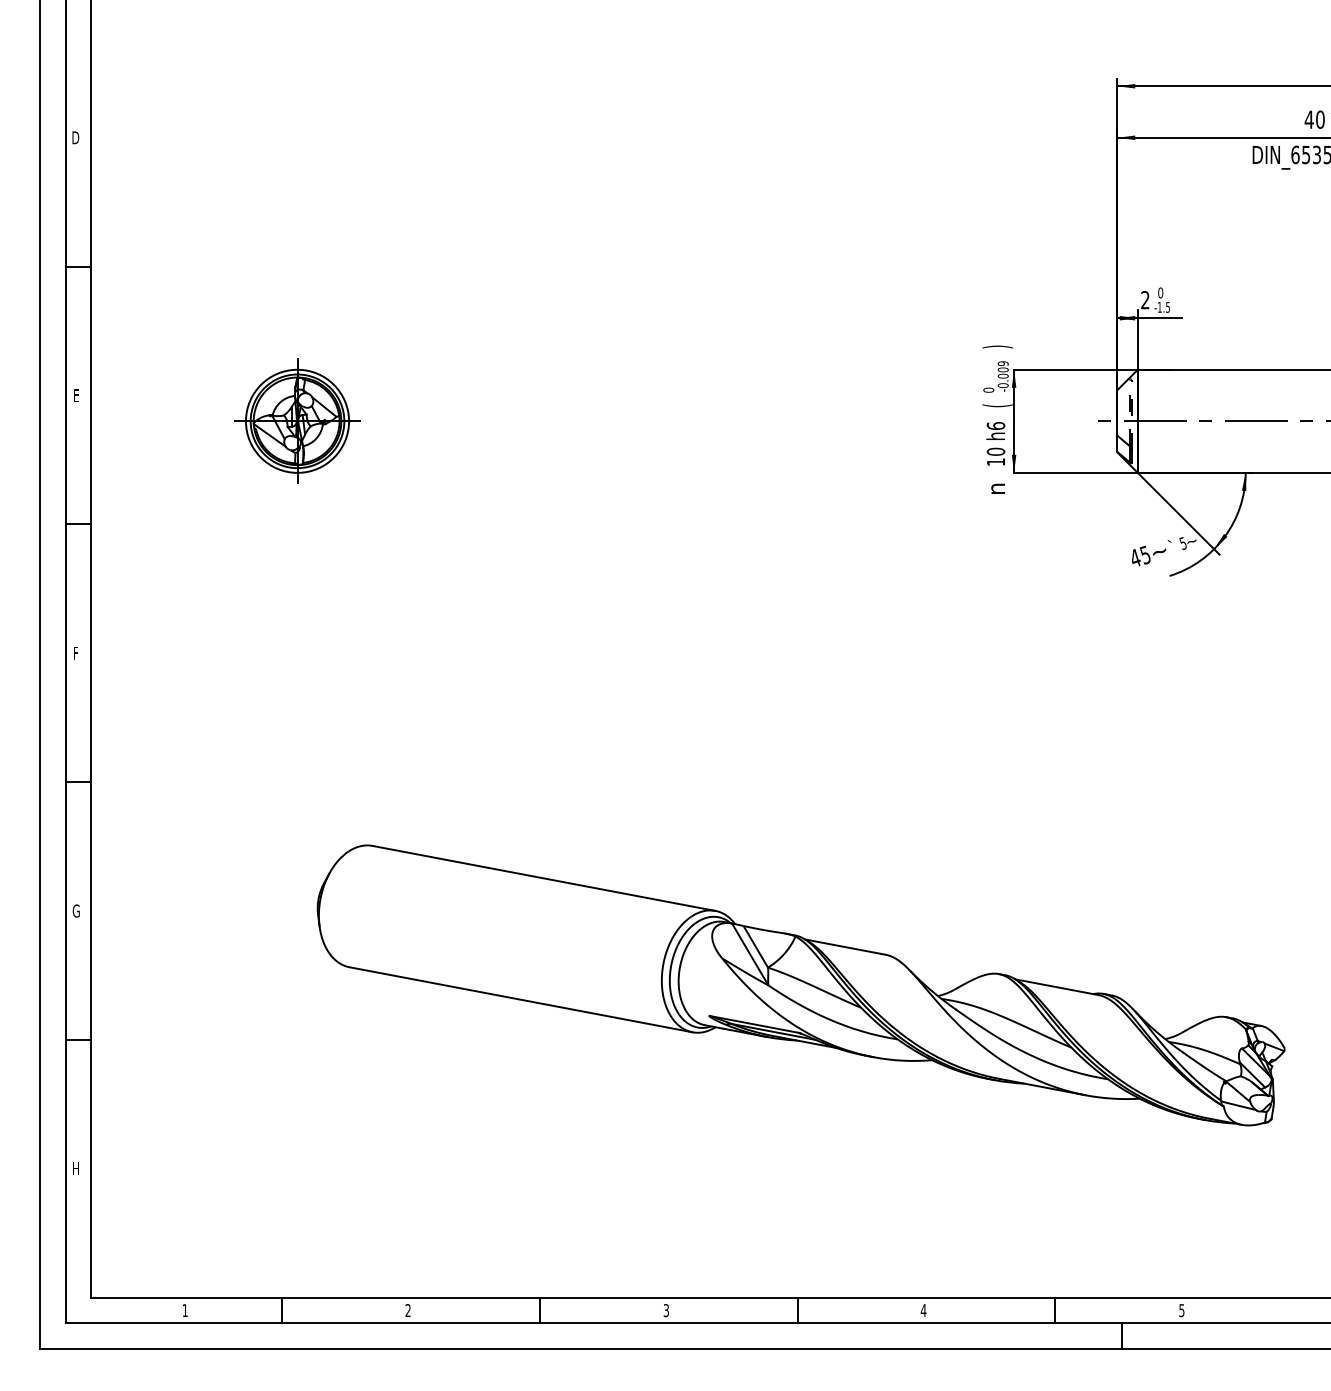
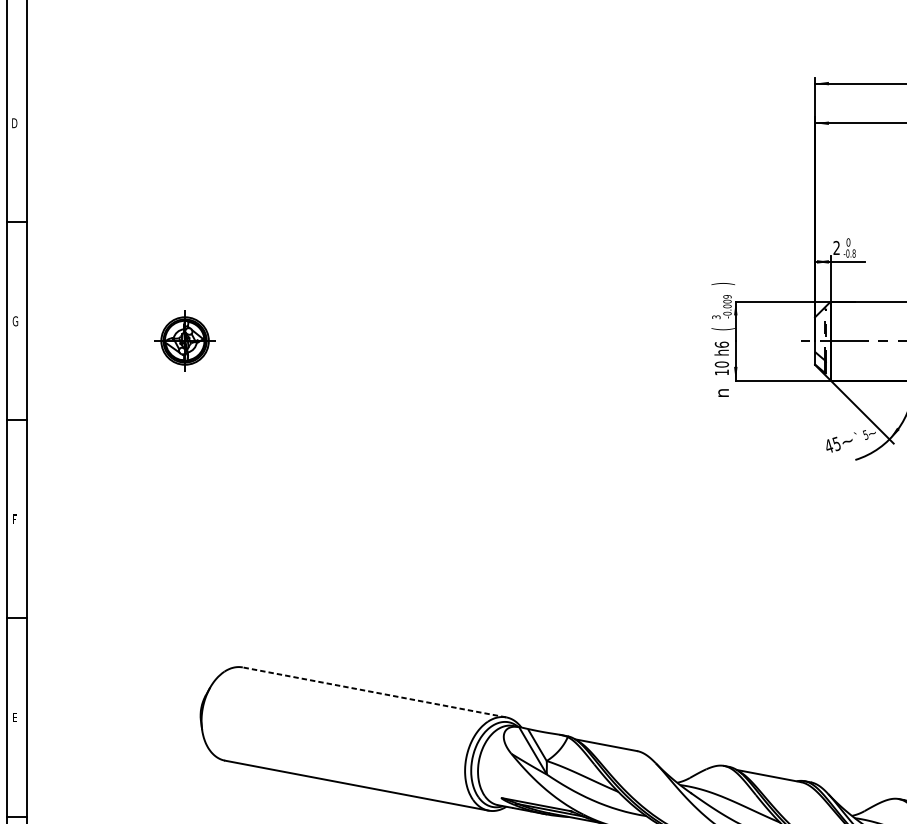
text: (1163, 306) -> (850, 252), -1.5 -> -0.8
text: (988, 389) -> (716, 316), 0 -> 3
text: (76, 395) -> (15, 321), E -> G
part: (297, 420) -> (185, 340), size x0.6
line: (544, 878) -> (374, 692), solid -> dashed
text: (75, 910) -> (14, 717), G -> E

